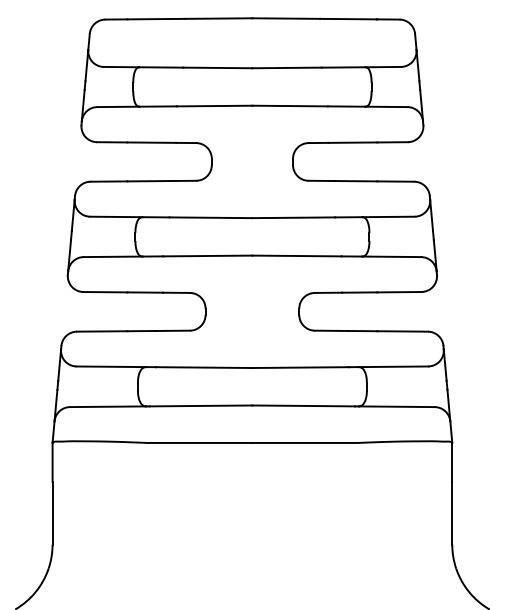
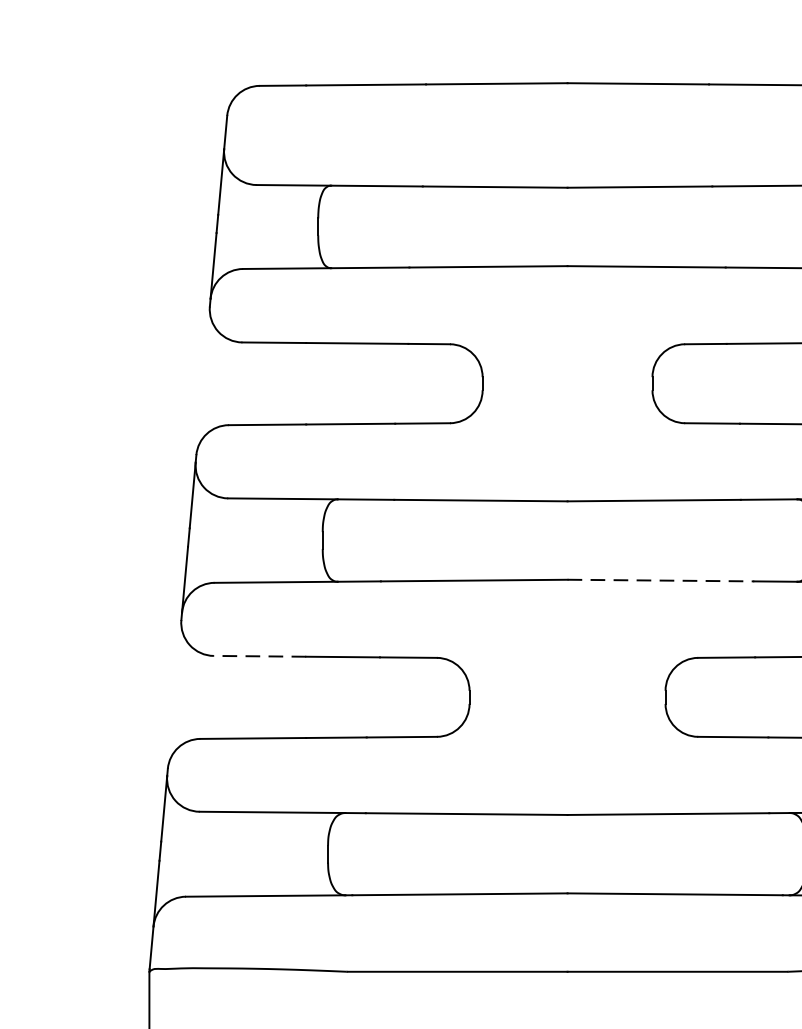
line: (297, 256) -> (661, 581), solid -> dashed
line: (104, 292) -> (258, 656), solid -> dashed

